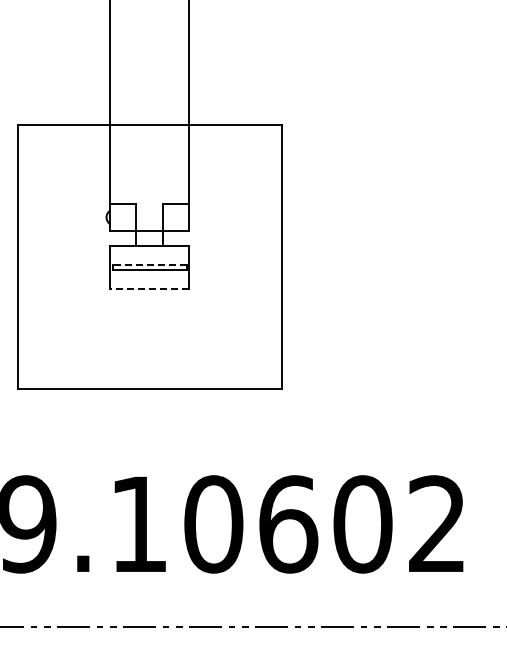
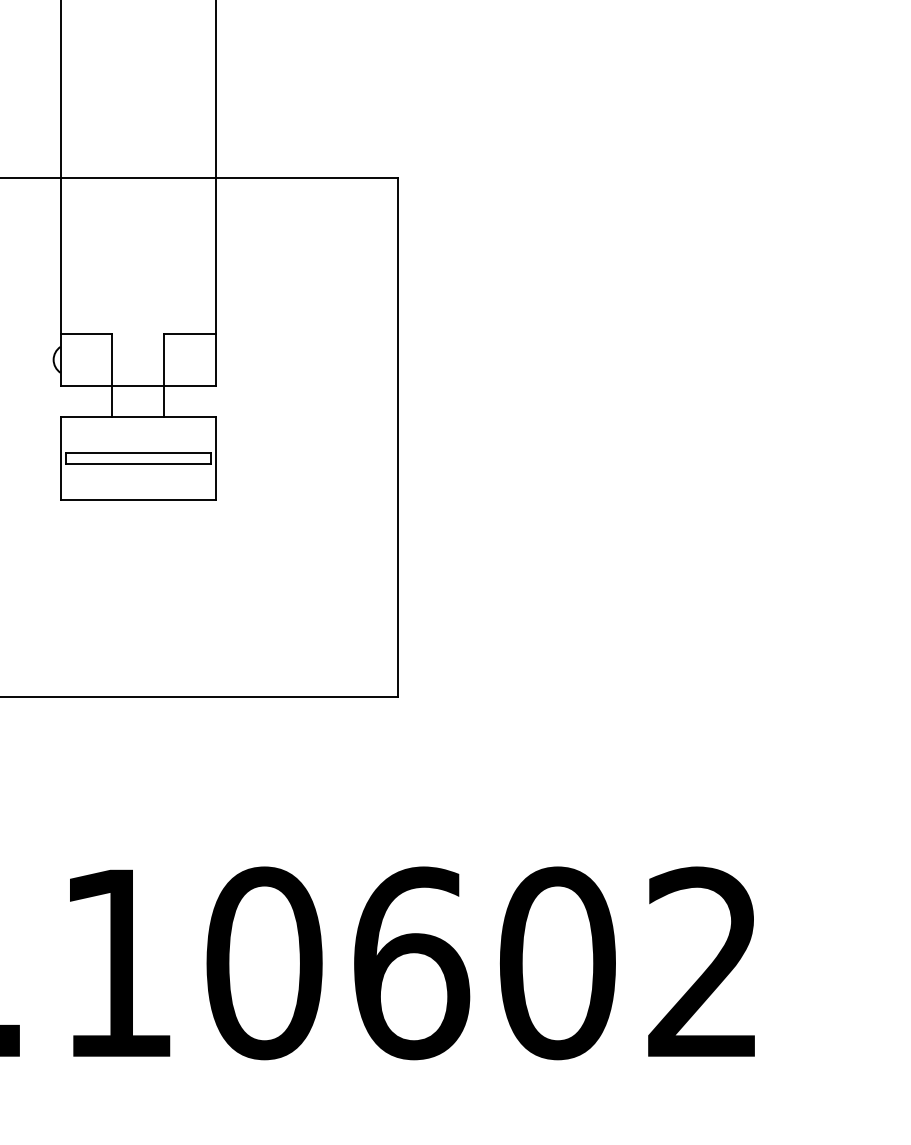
line: (149, 264) -> (138, 452), dashed -> solid
line: (149, 288) -> (138, 499), dashed -> solid

